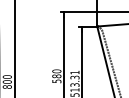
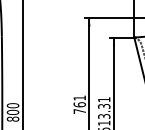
text: (56, 76) -> (79, 104), 580 -> 761

